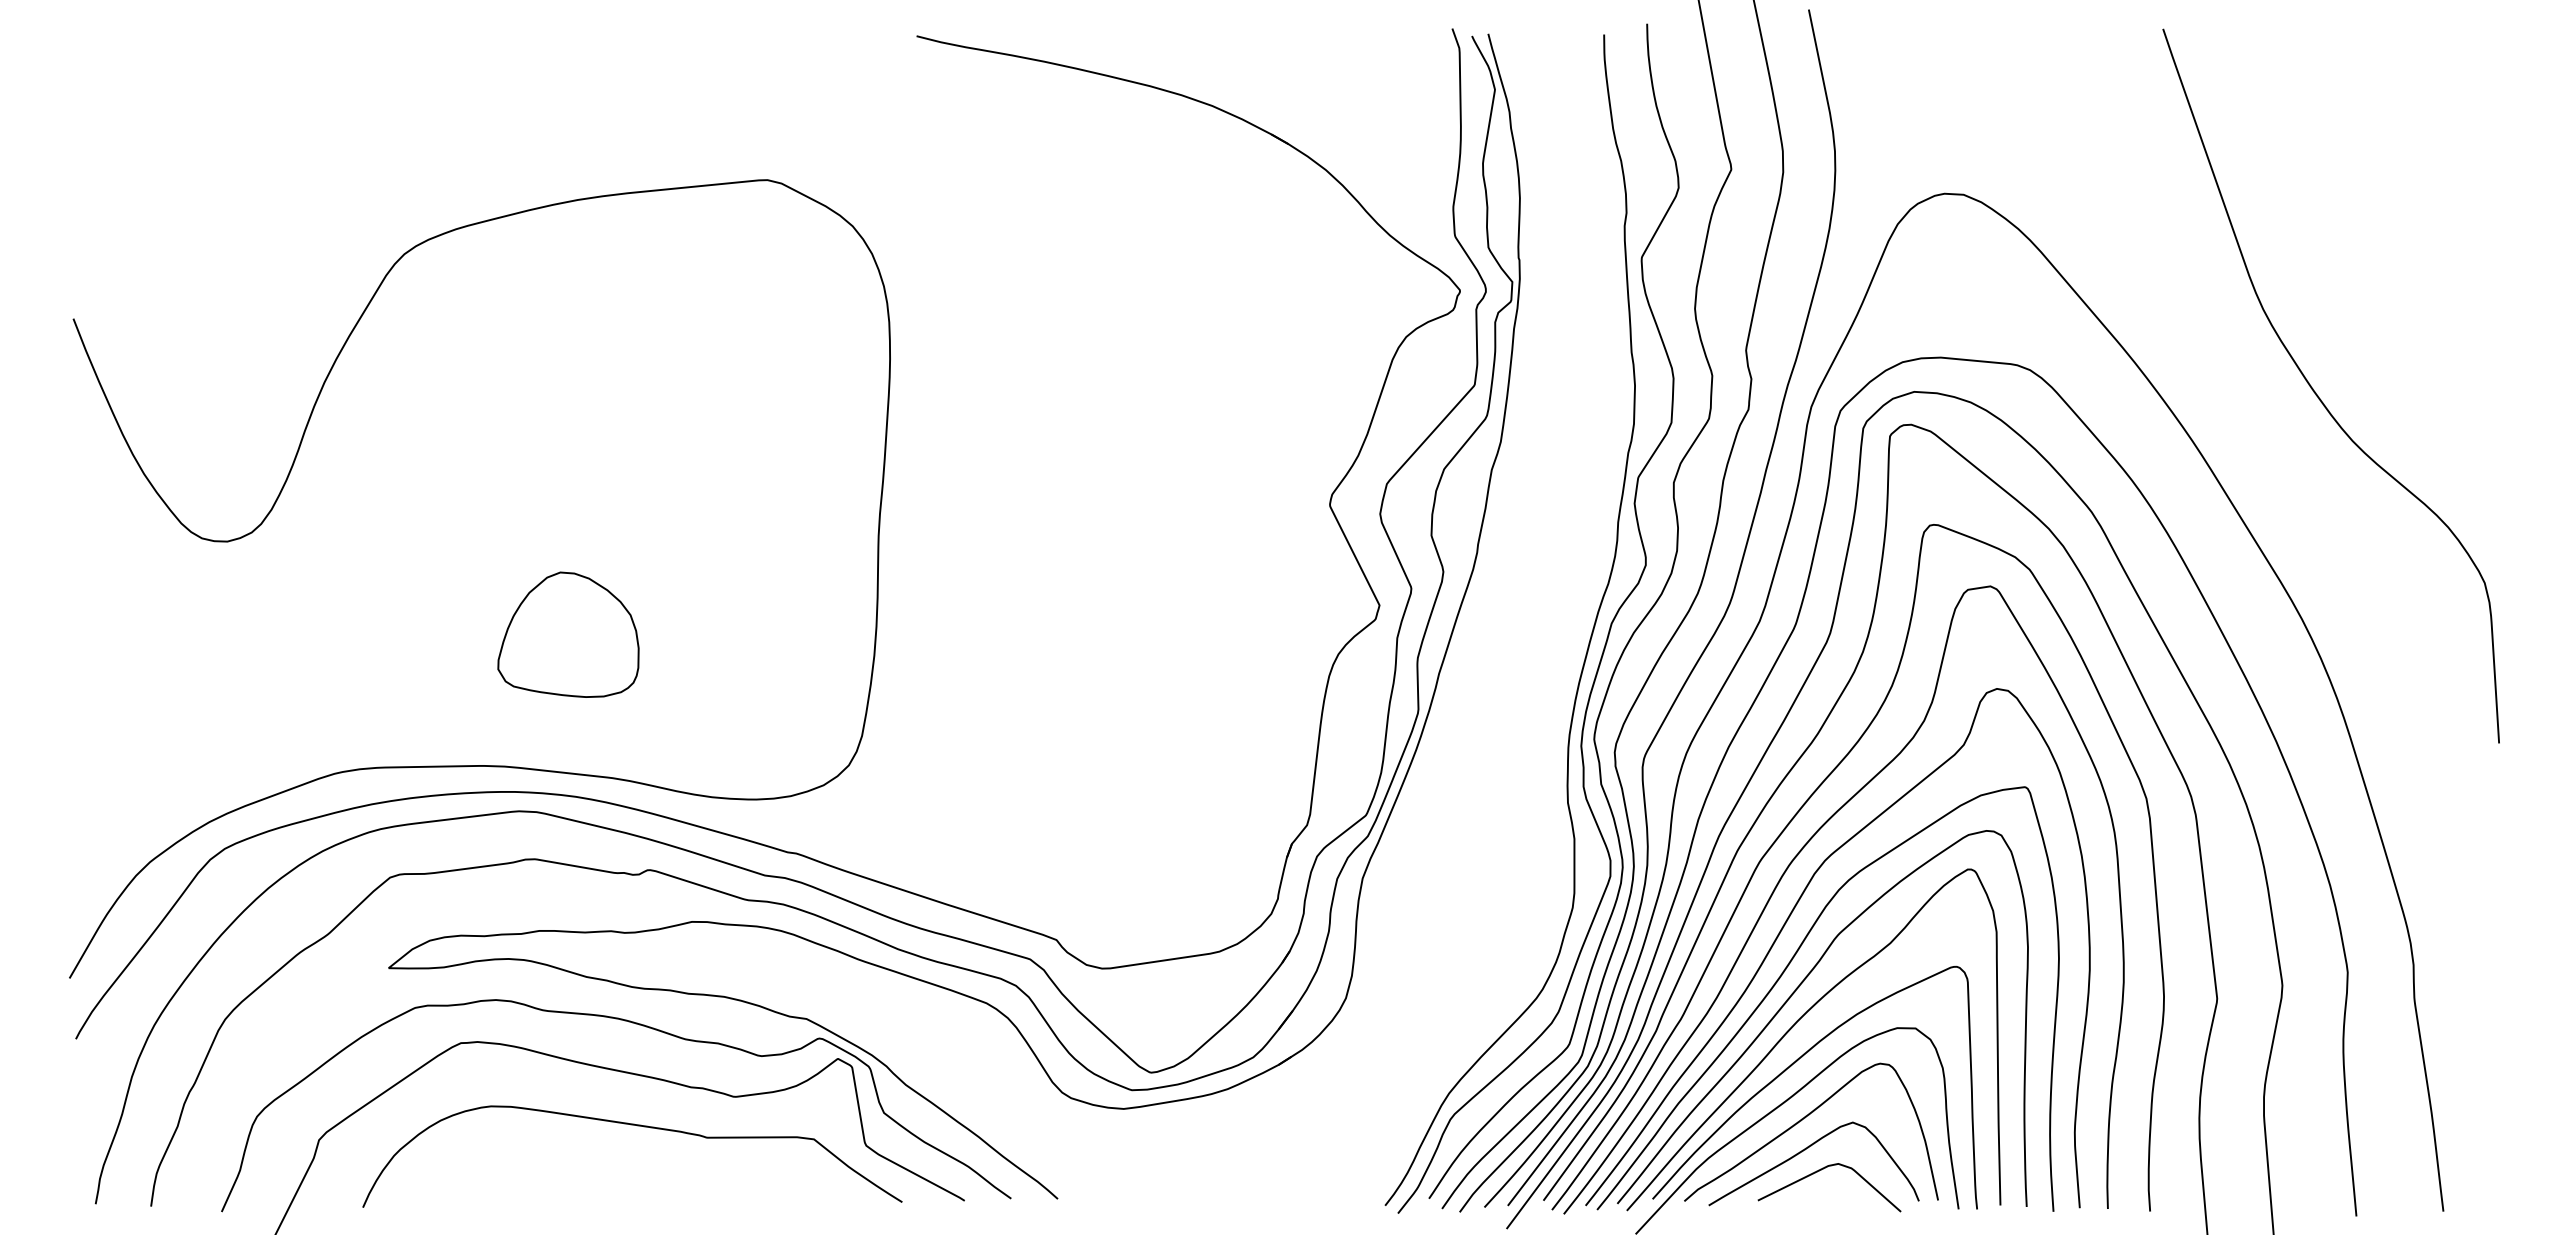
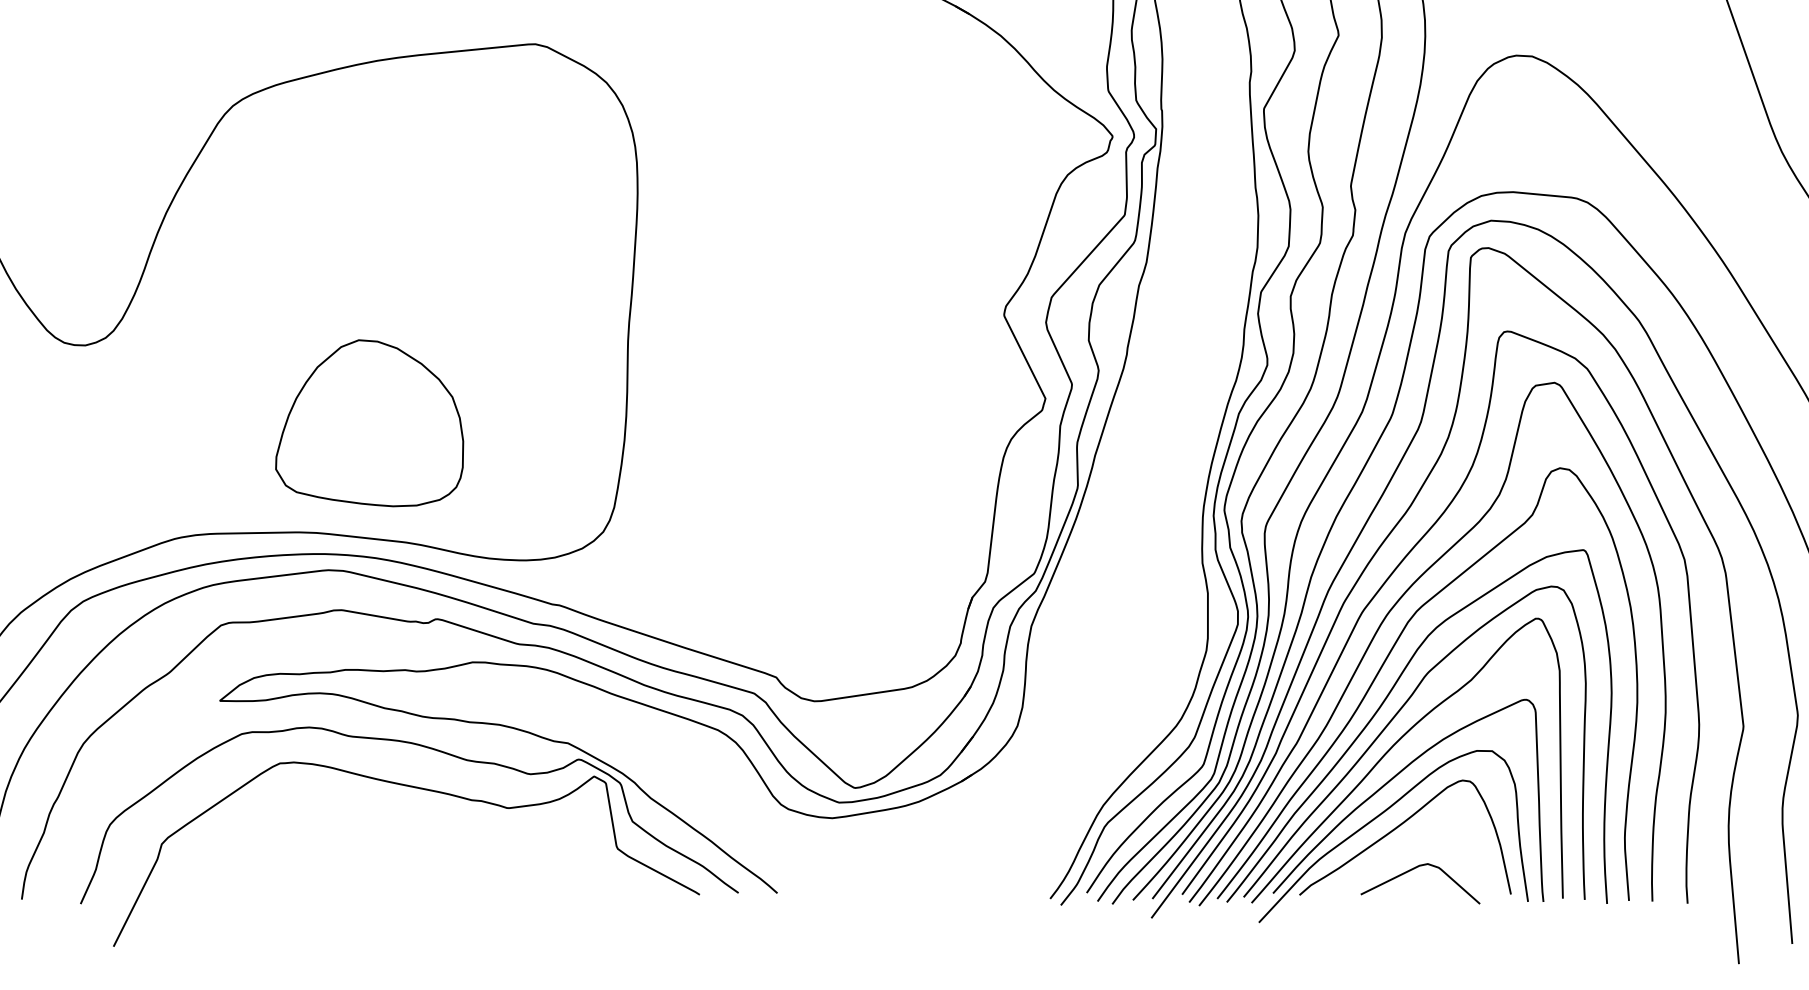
part: (568, 634) -> (369, 422), size x1.6
curve: (637, 1126) -> (427, 832), removed
curve: (1805, 1150) -> (1400, 852), removed

